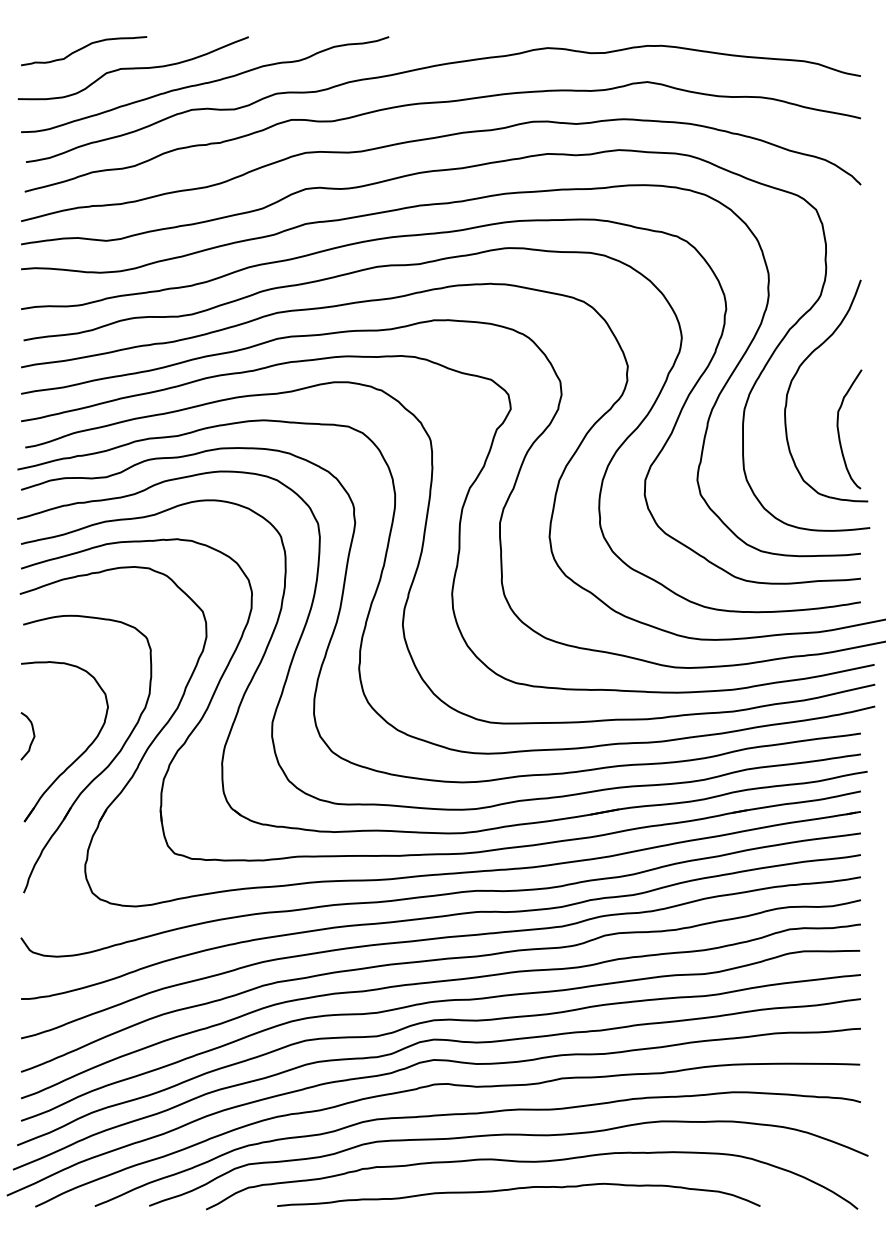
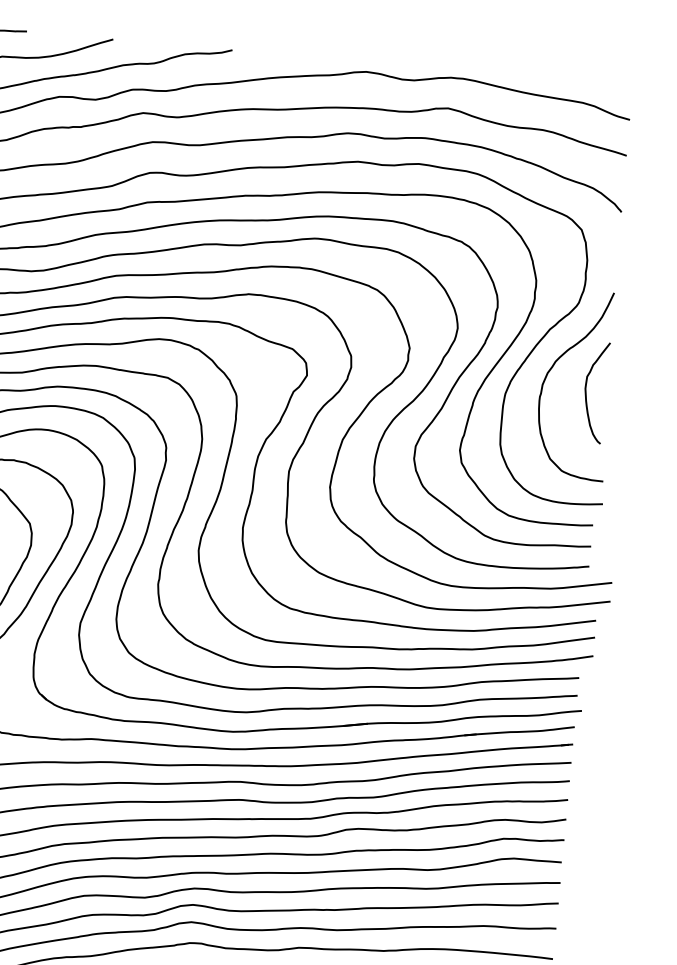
curve: (839, 430) -> (586, 392), moved

